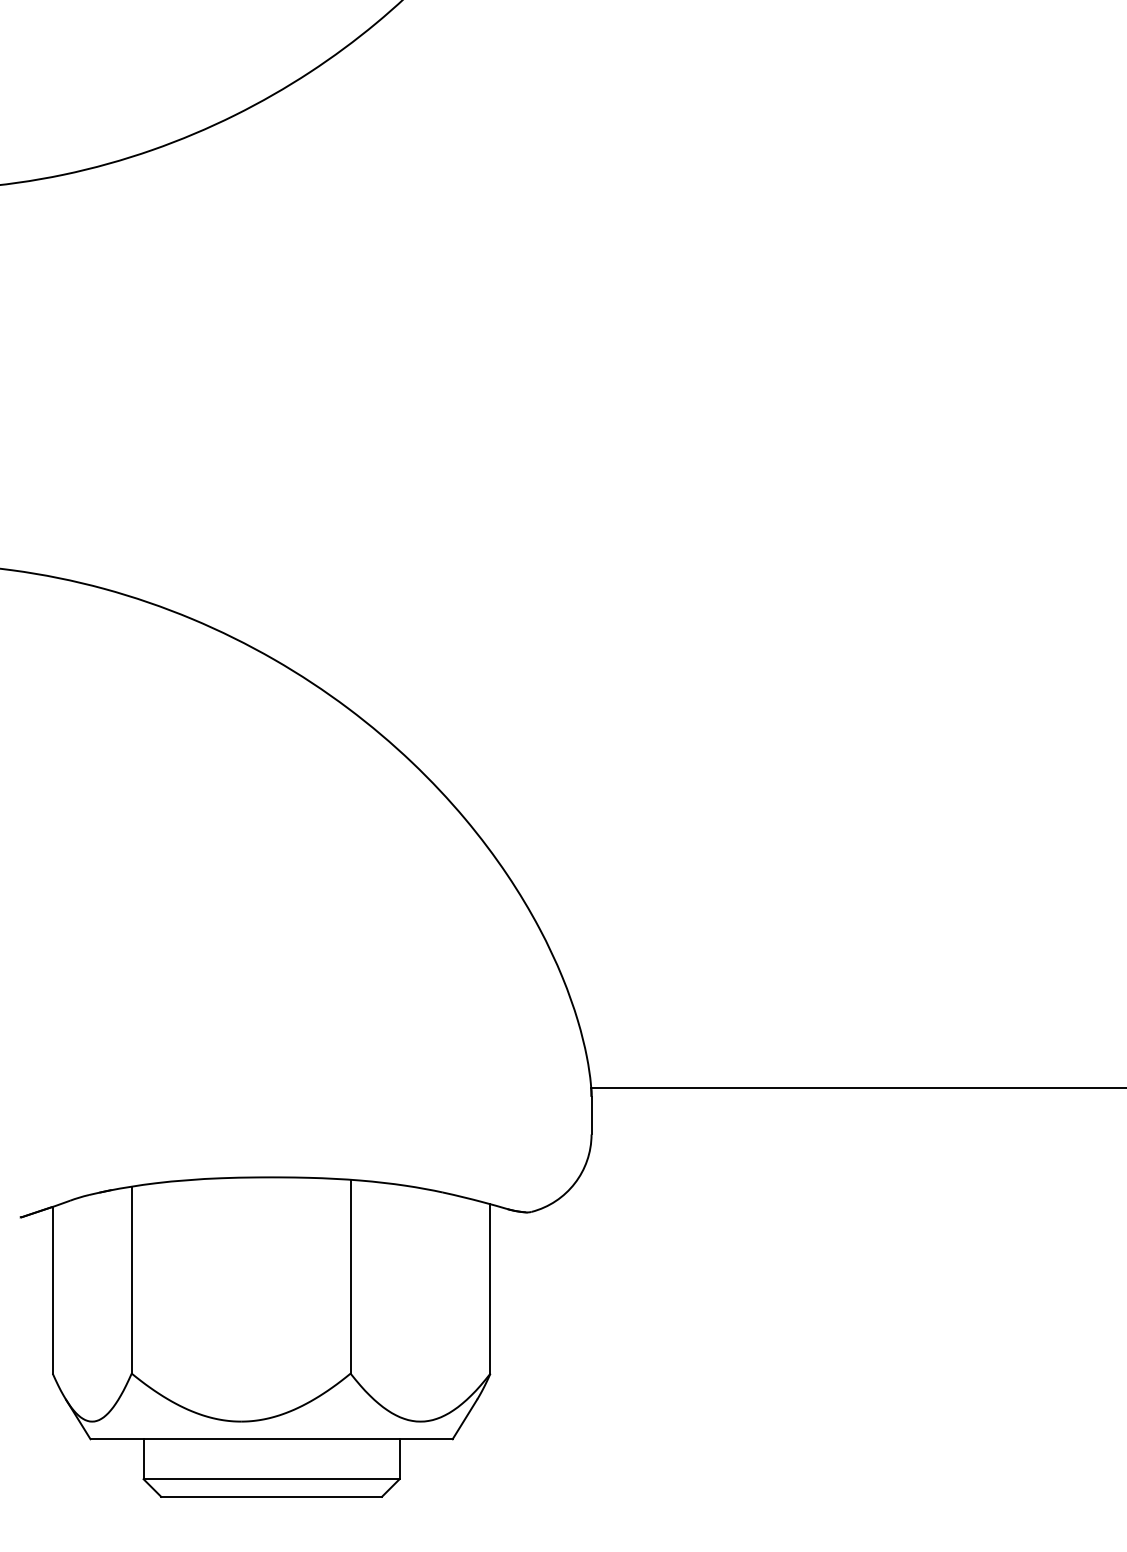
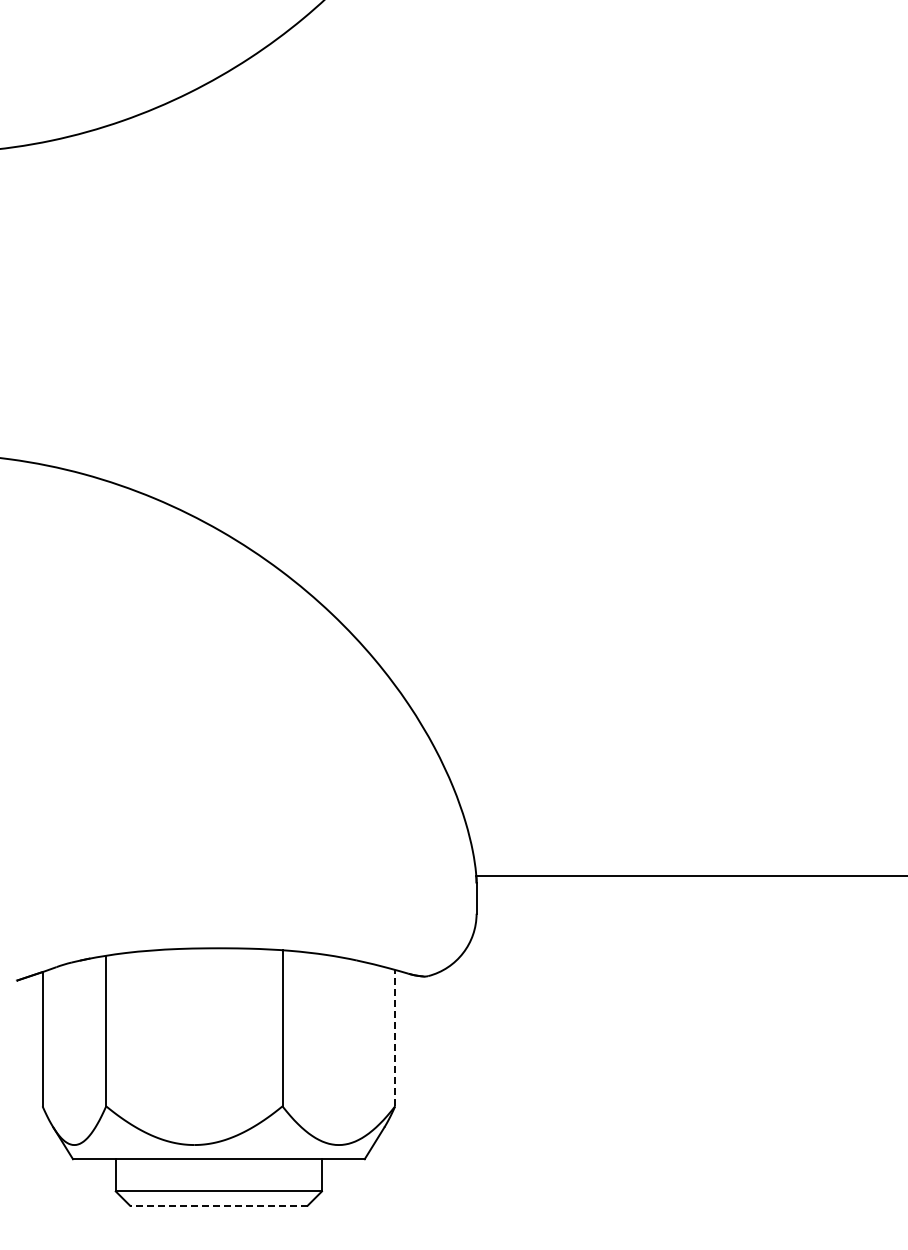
line: (490, 1288) -> (395, 1037), solid -> dashed
line: (271, 1496) -> (218, 1205), solid -> dashed

